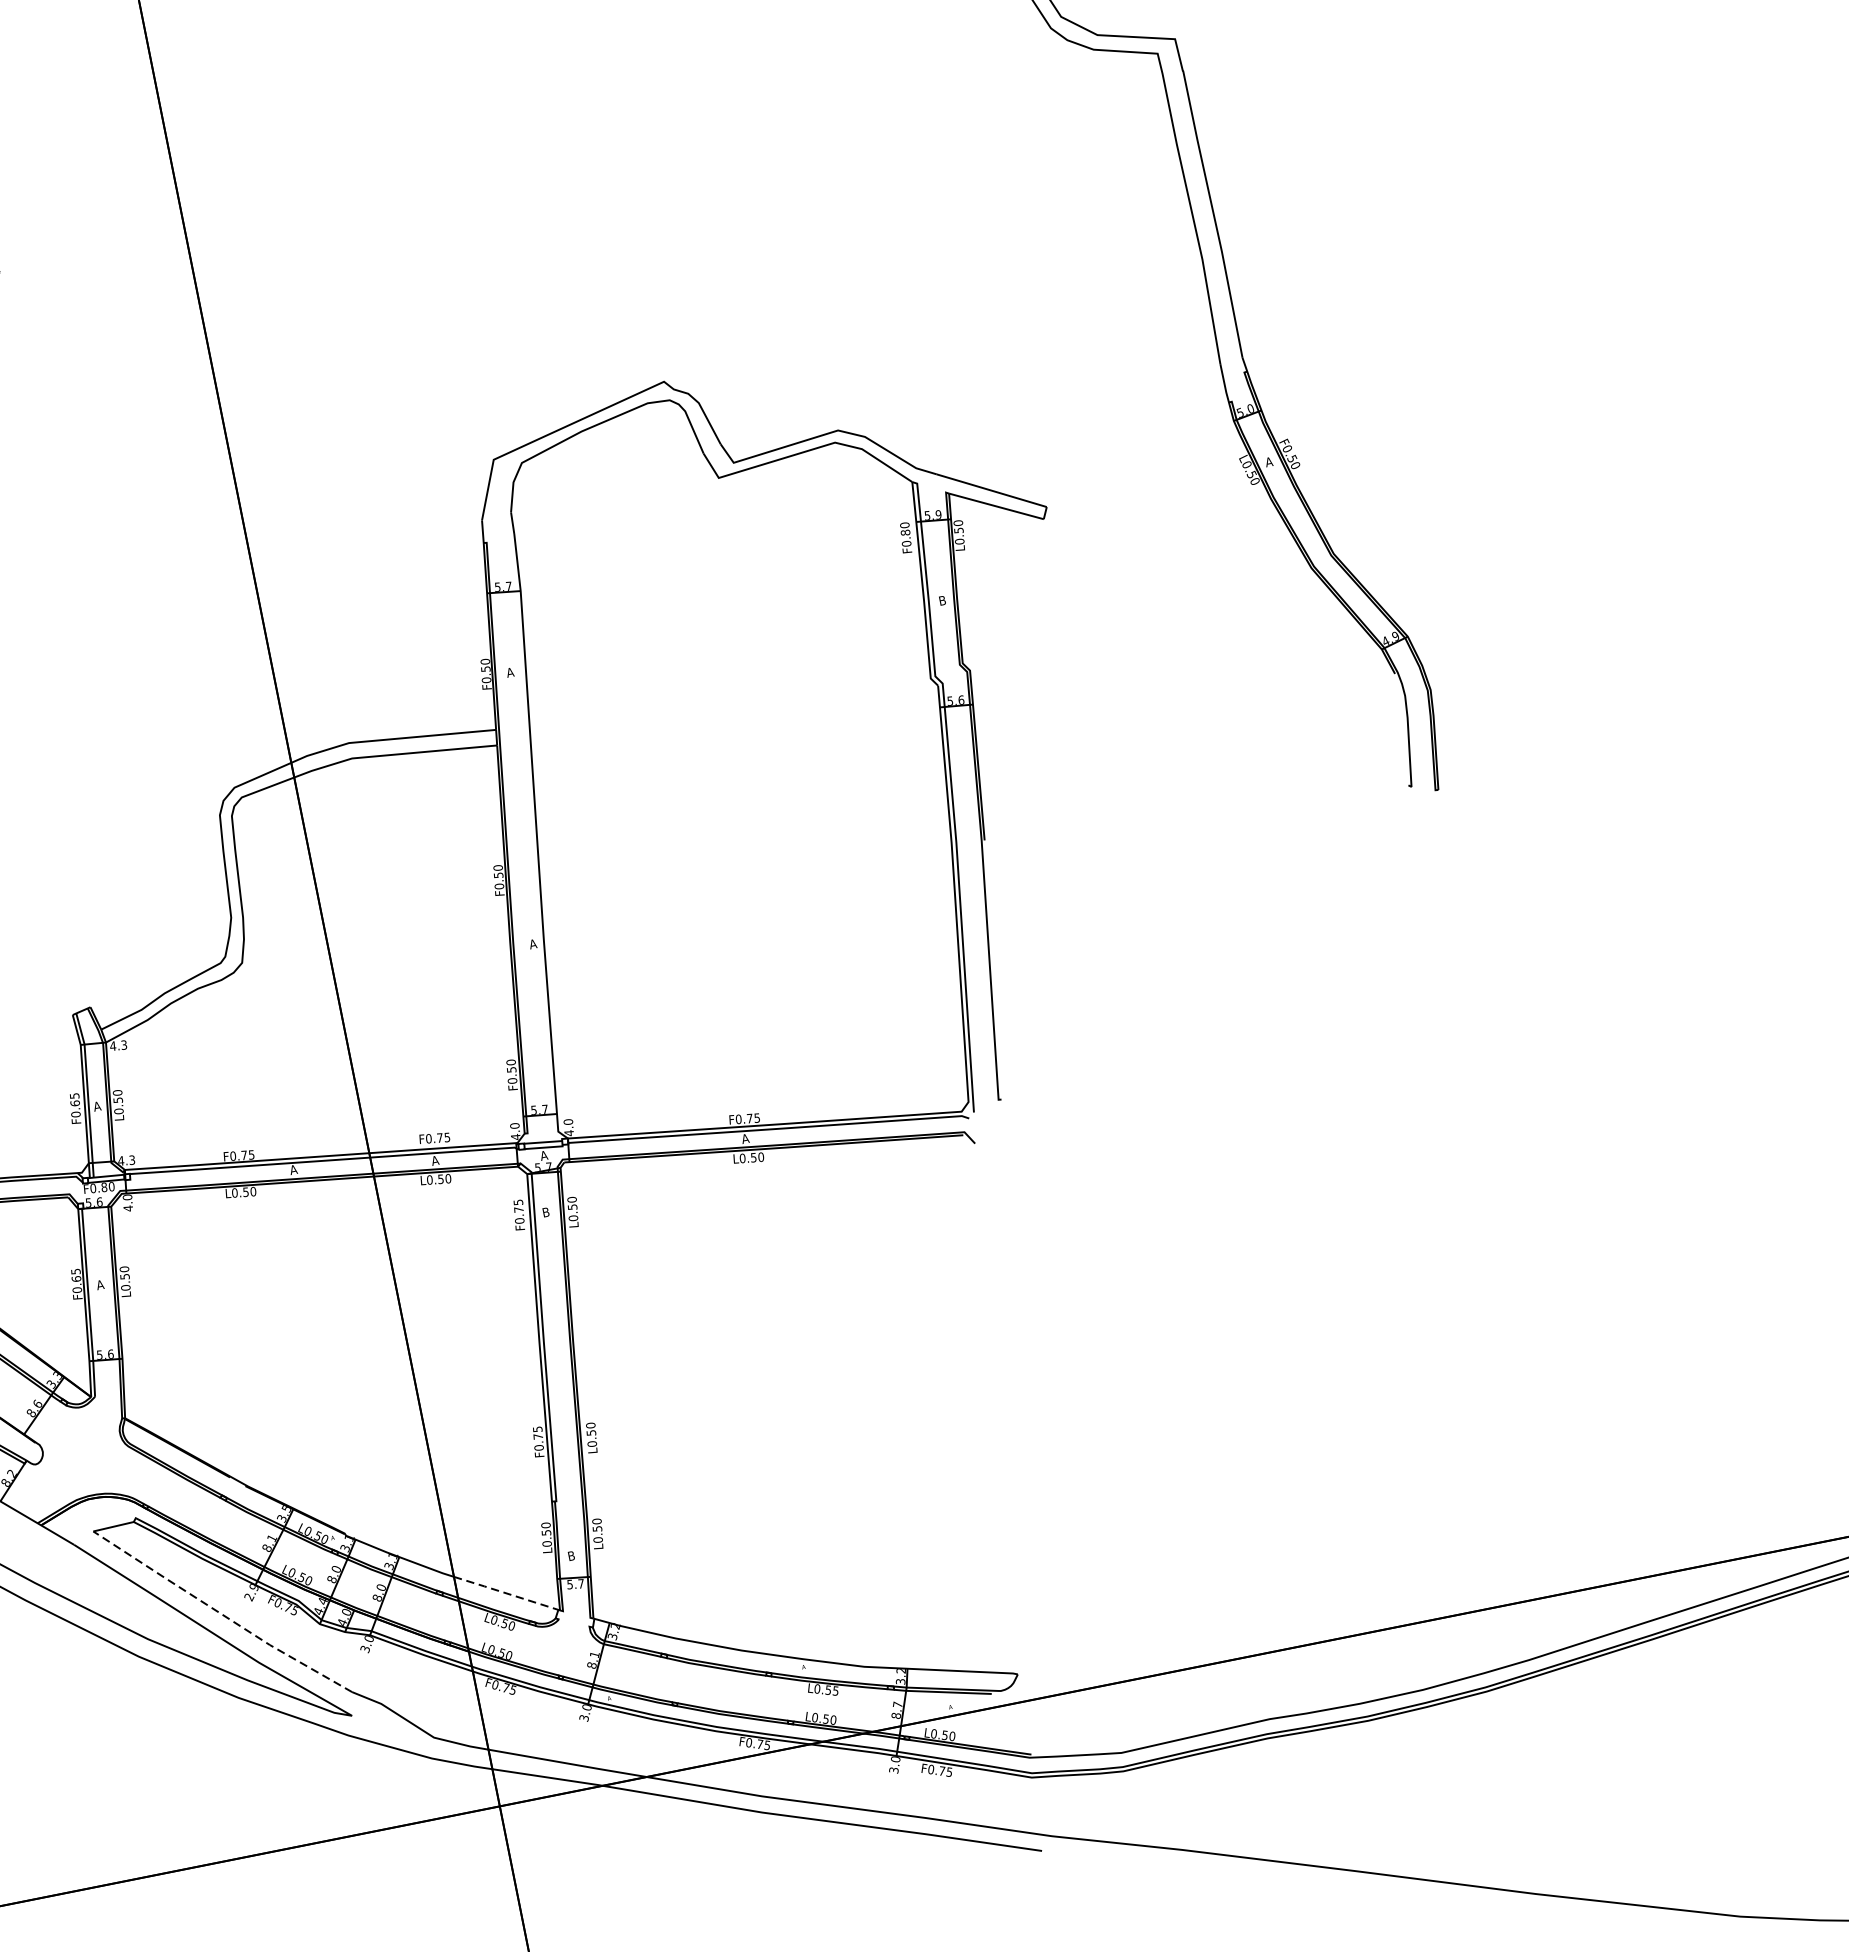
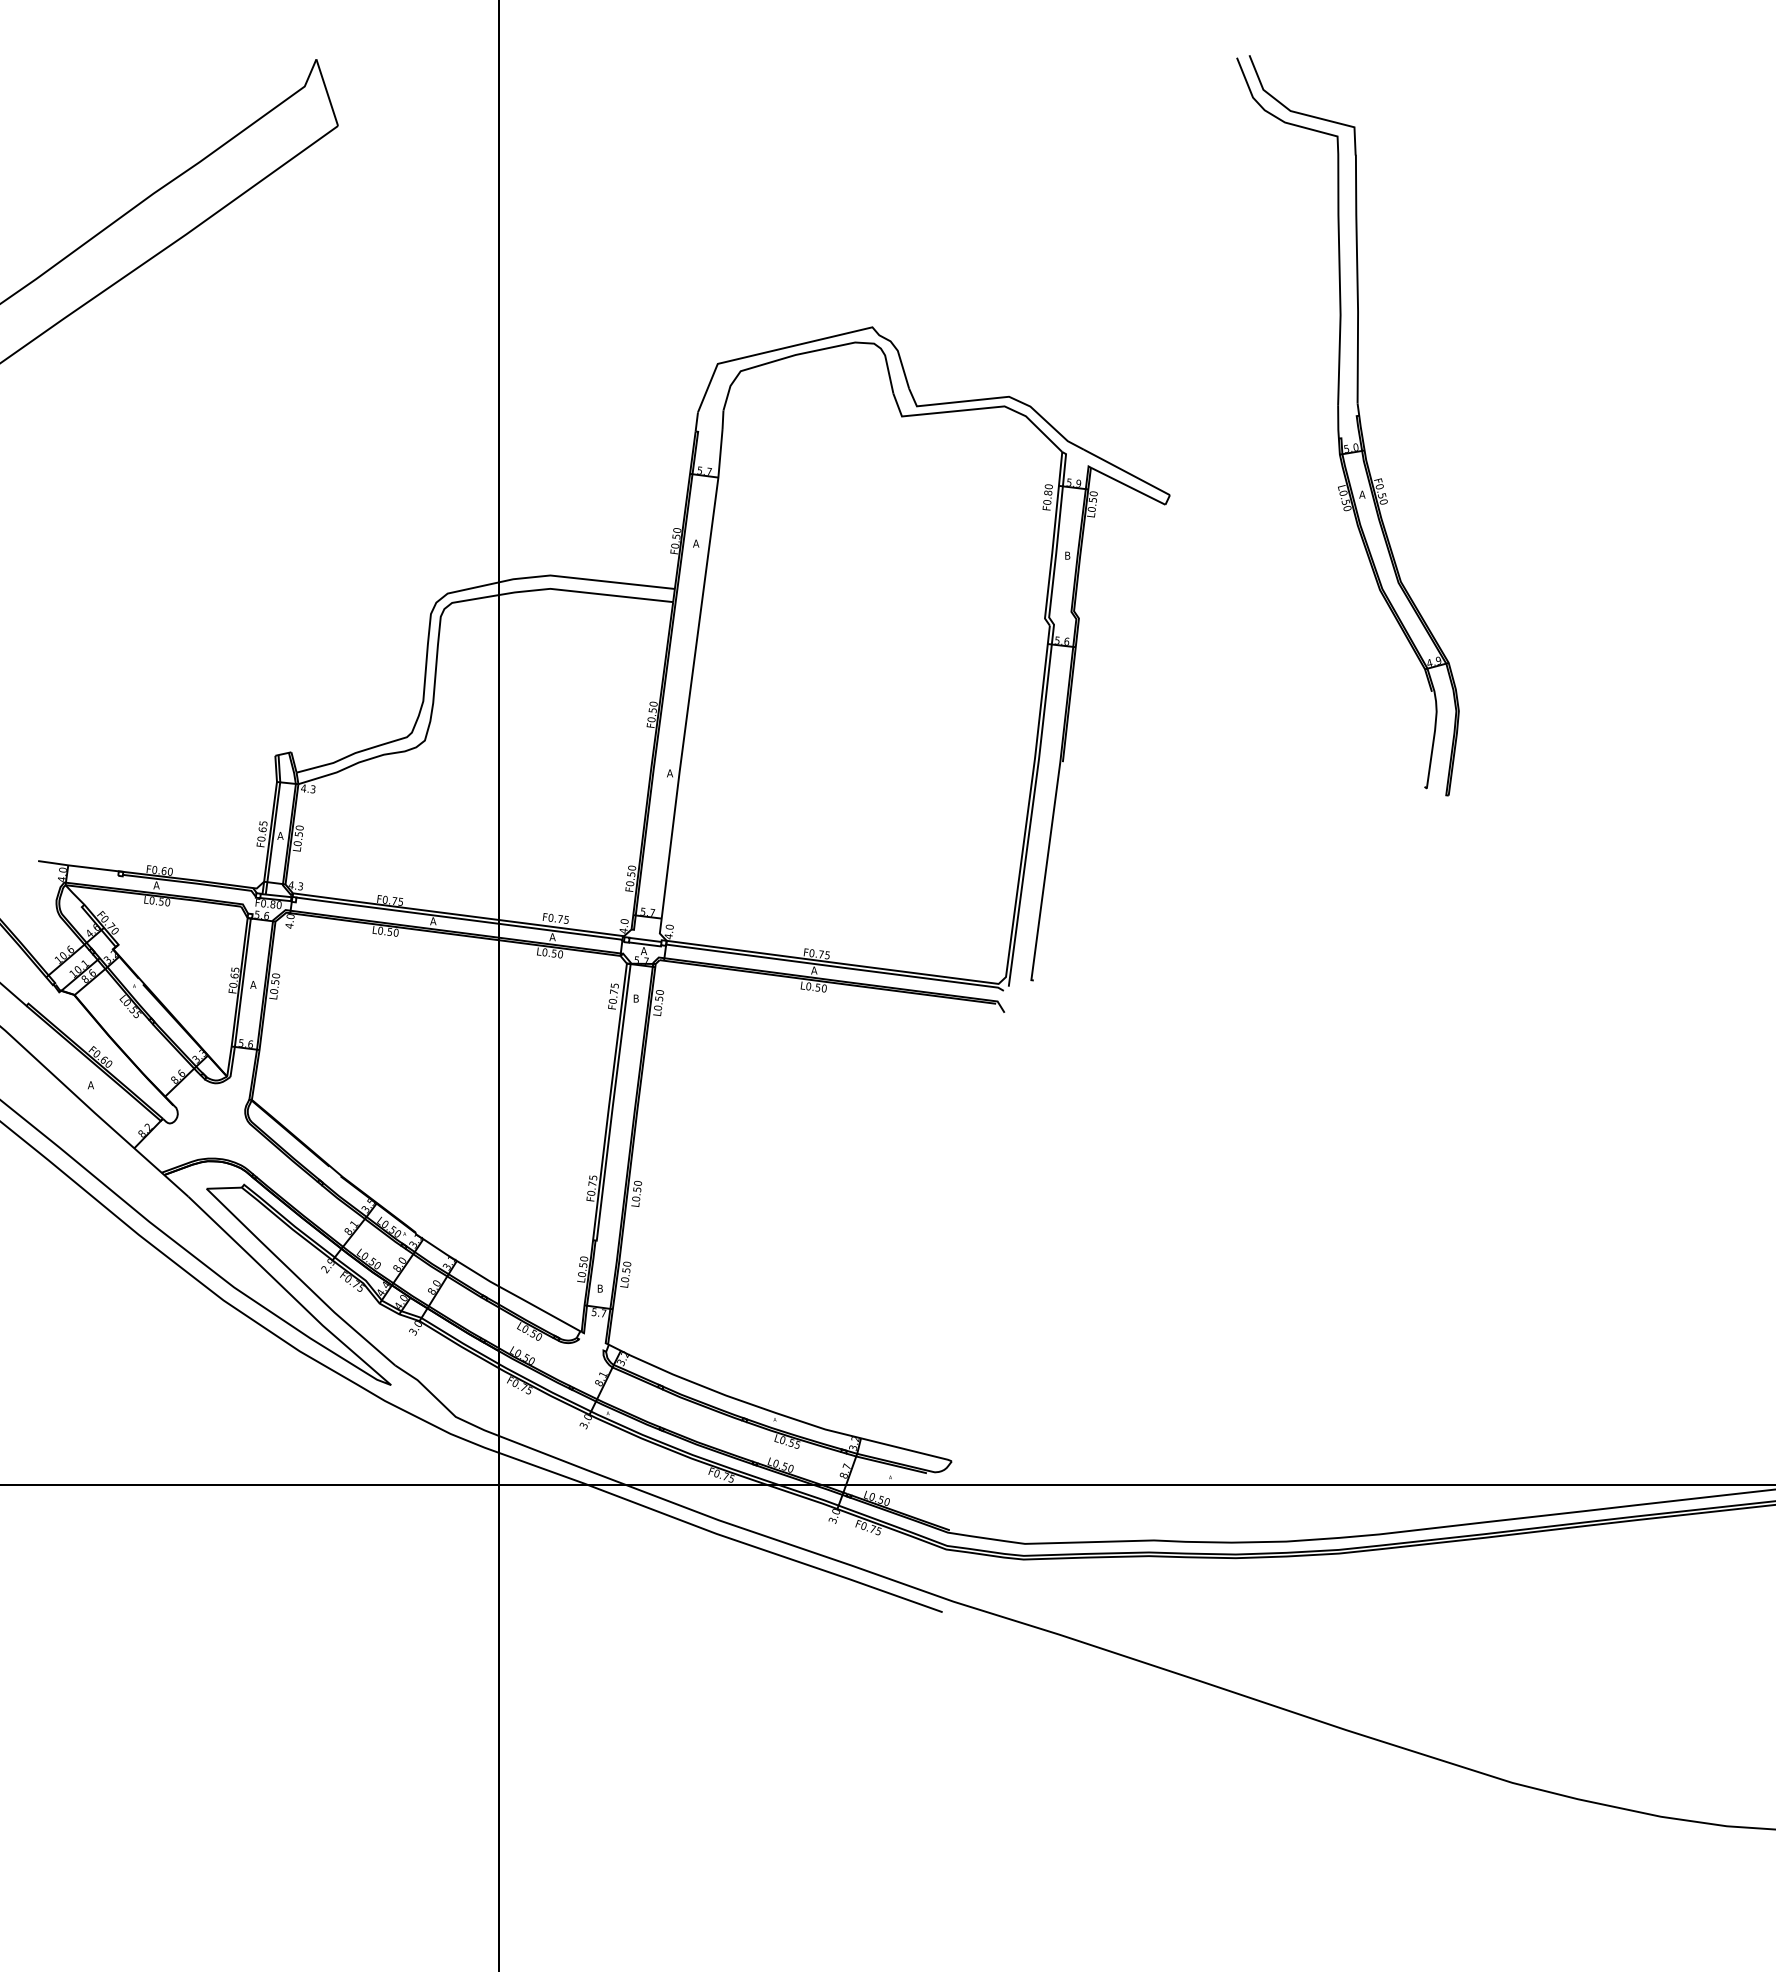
line: (507, 1593) -> (540, 1309), dashed -> solid
line: (221, 1613) -> (299, 1278), dashed -> solid

